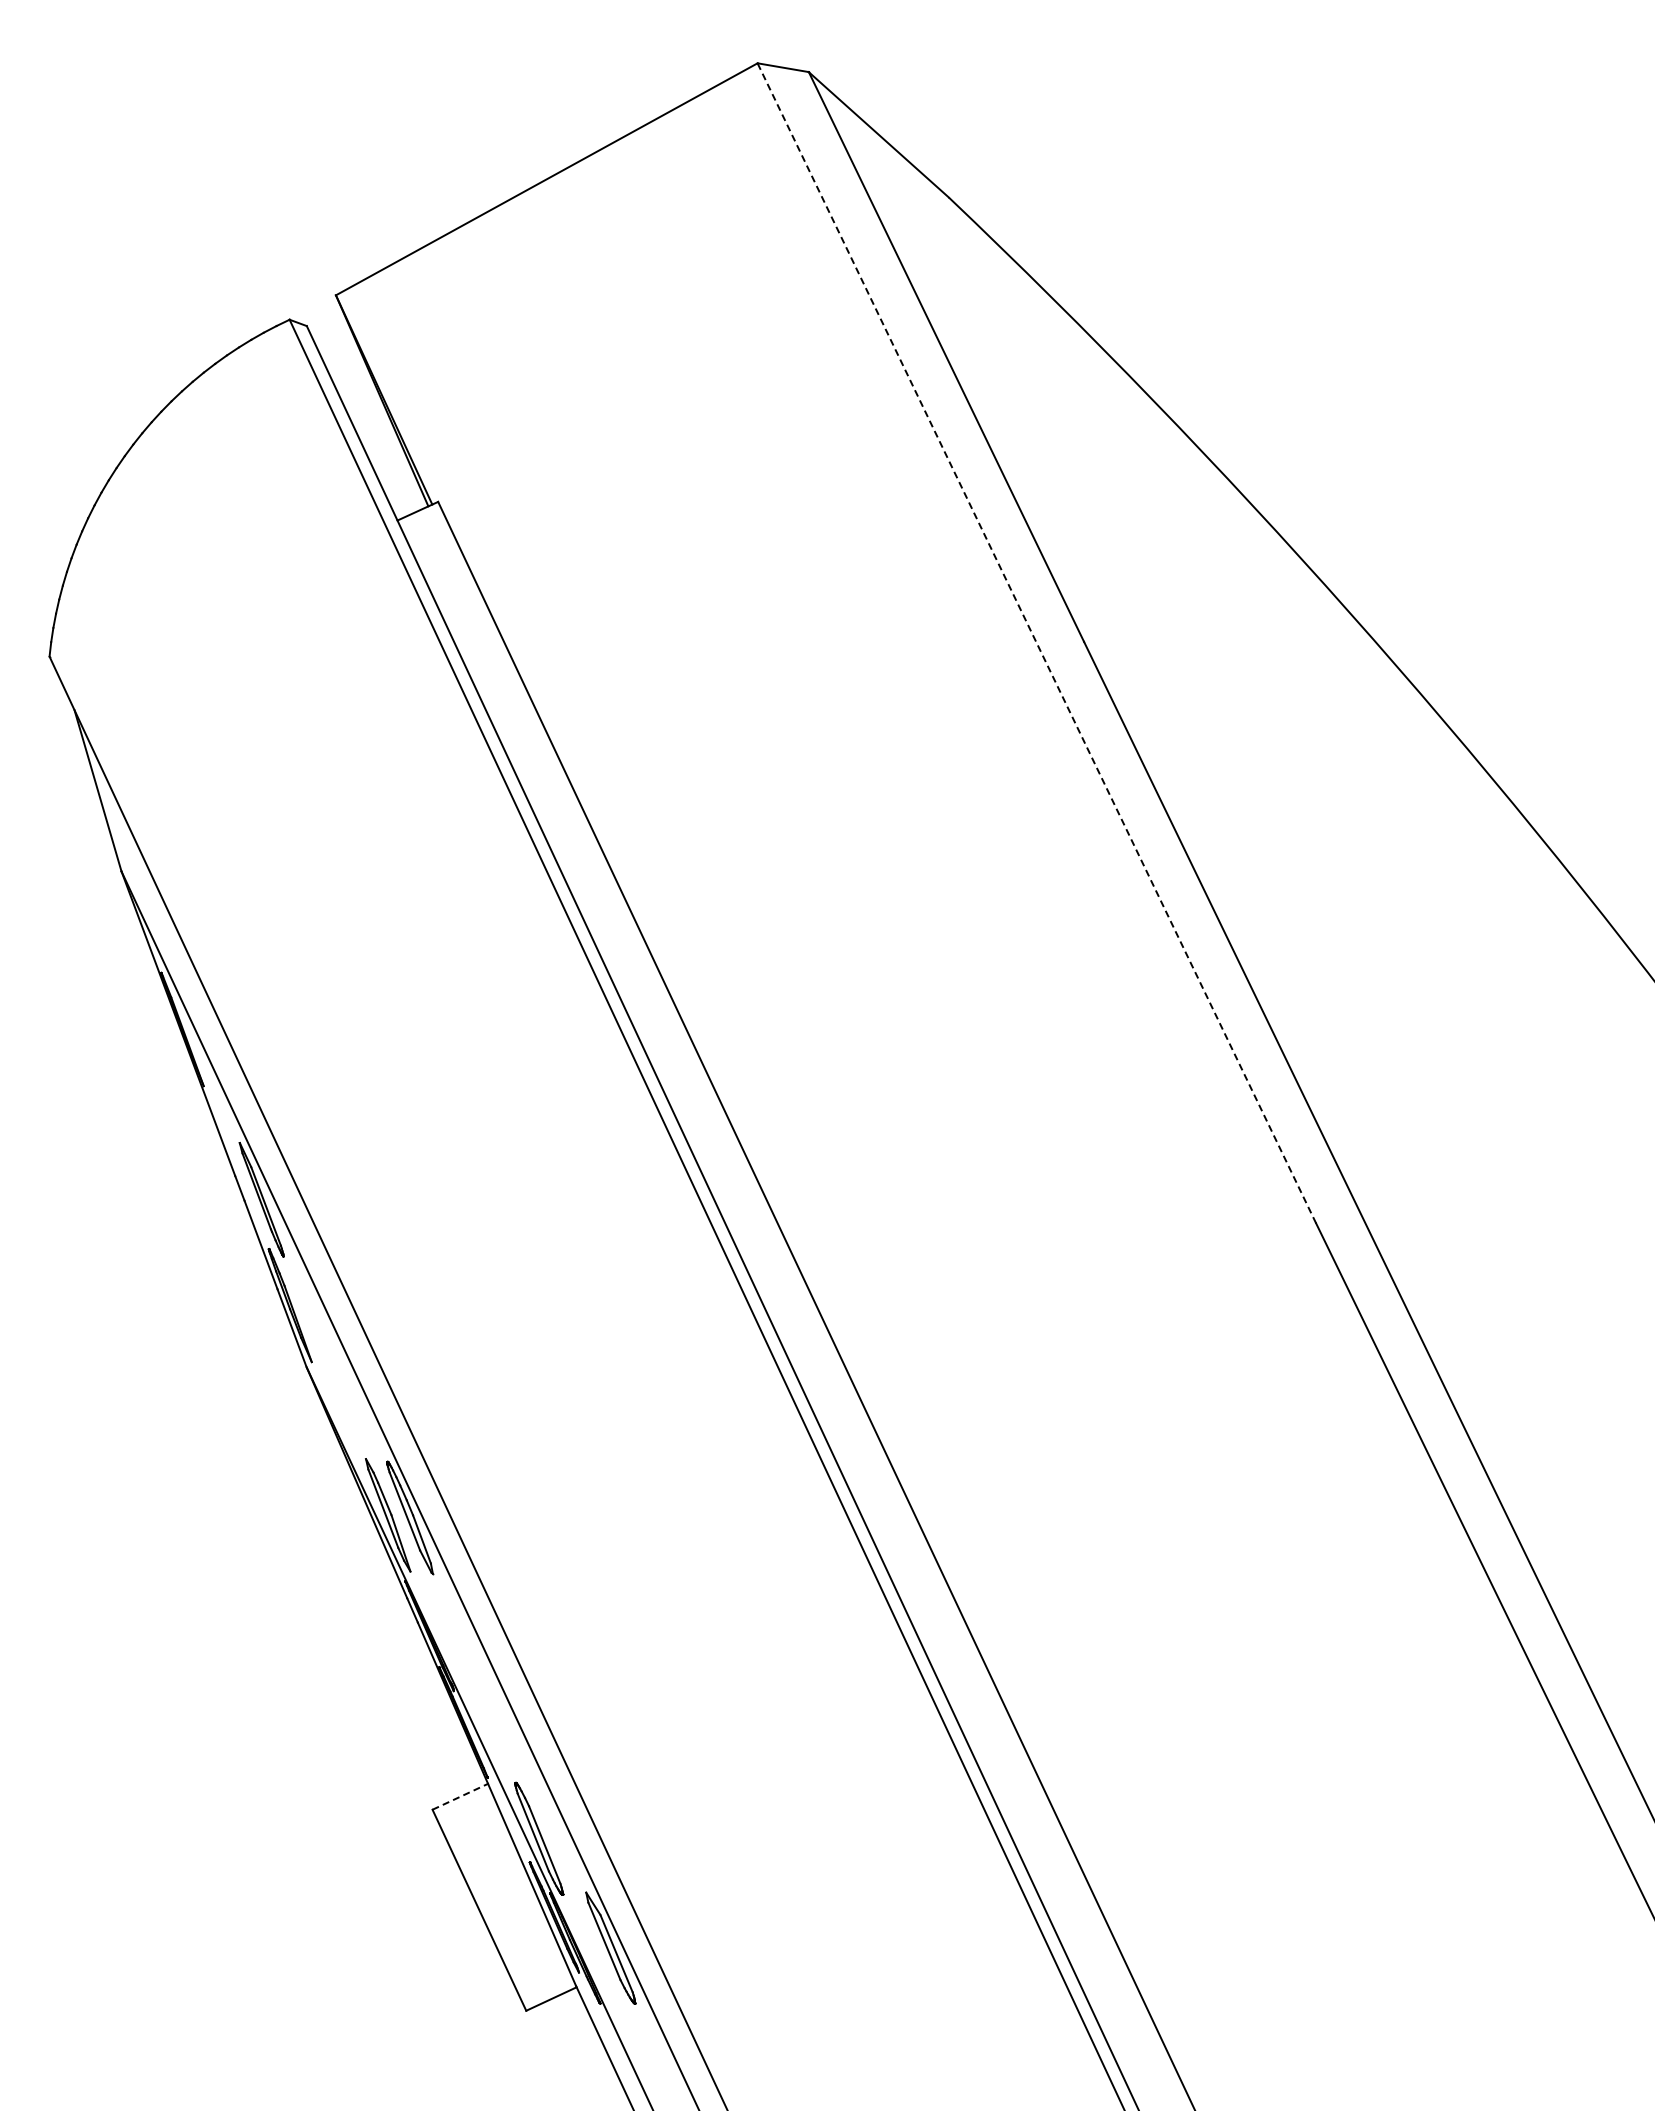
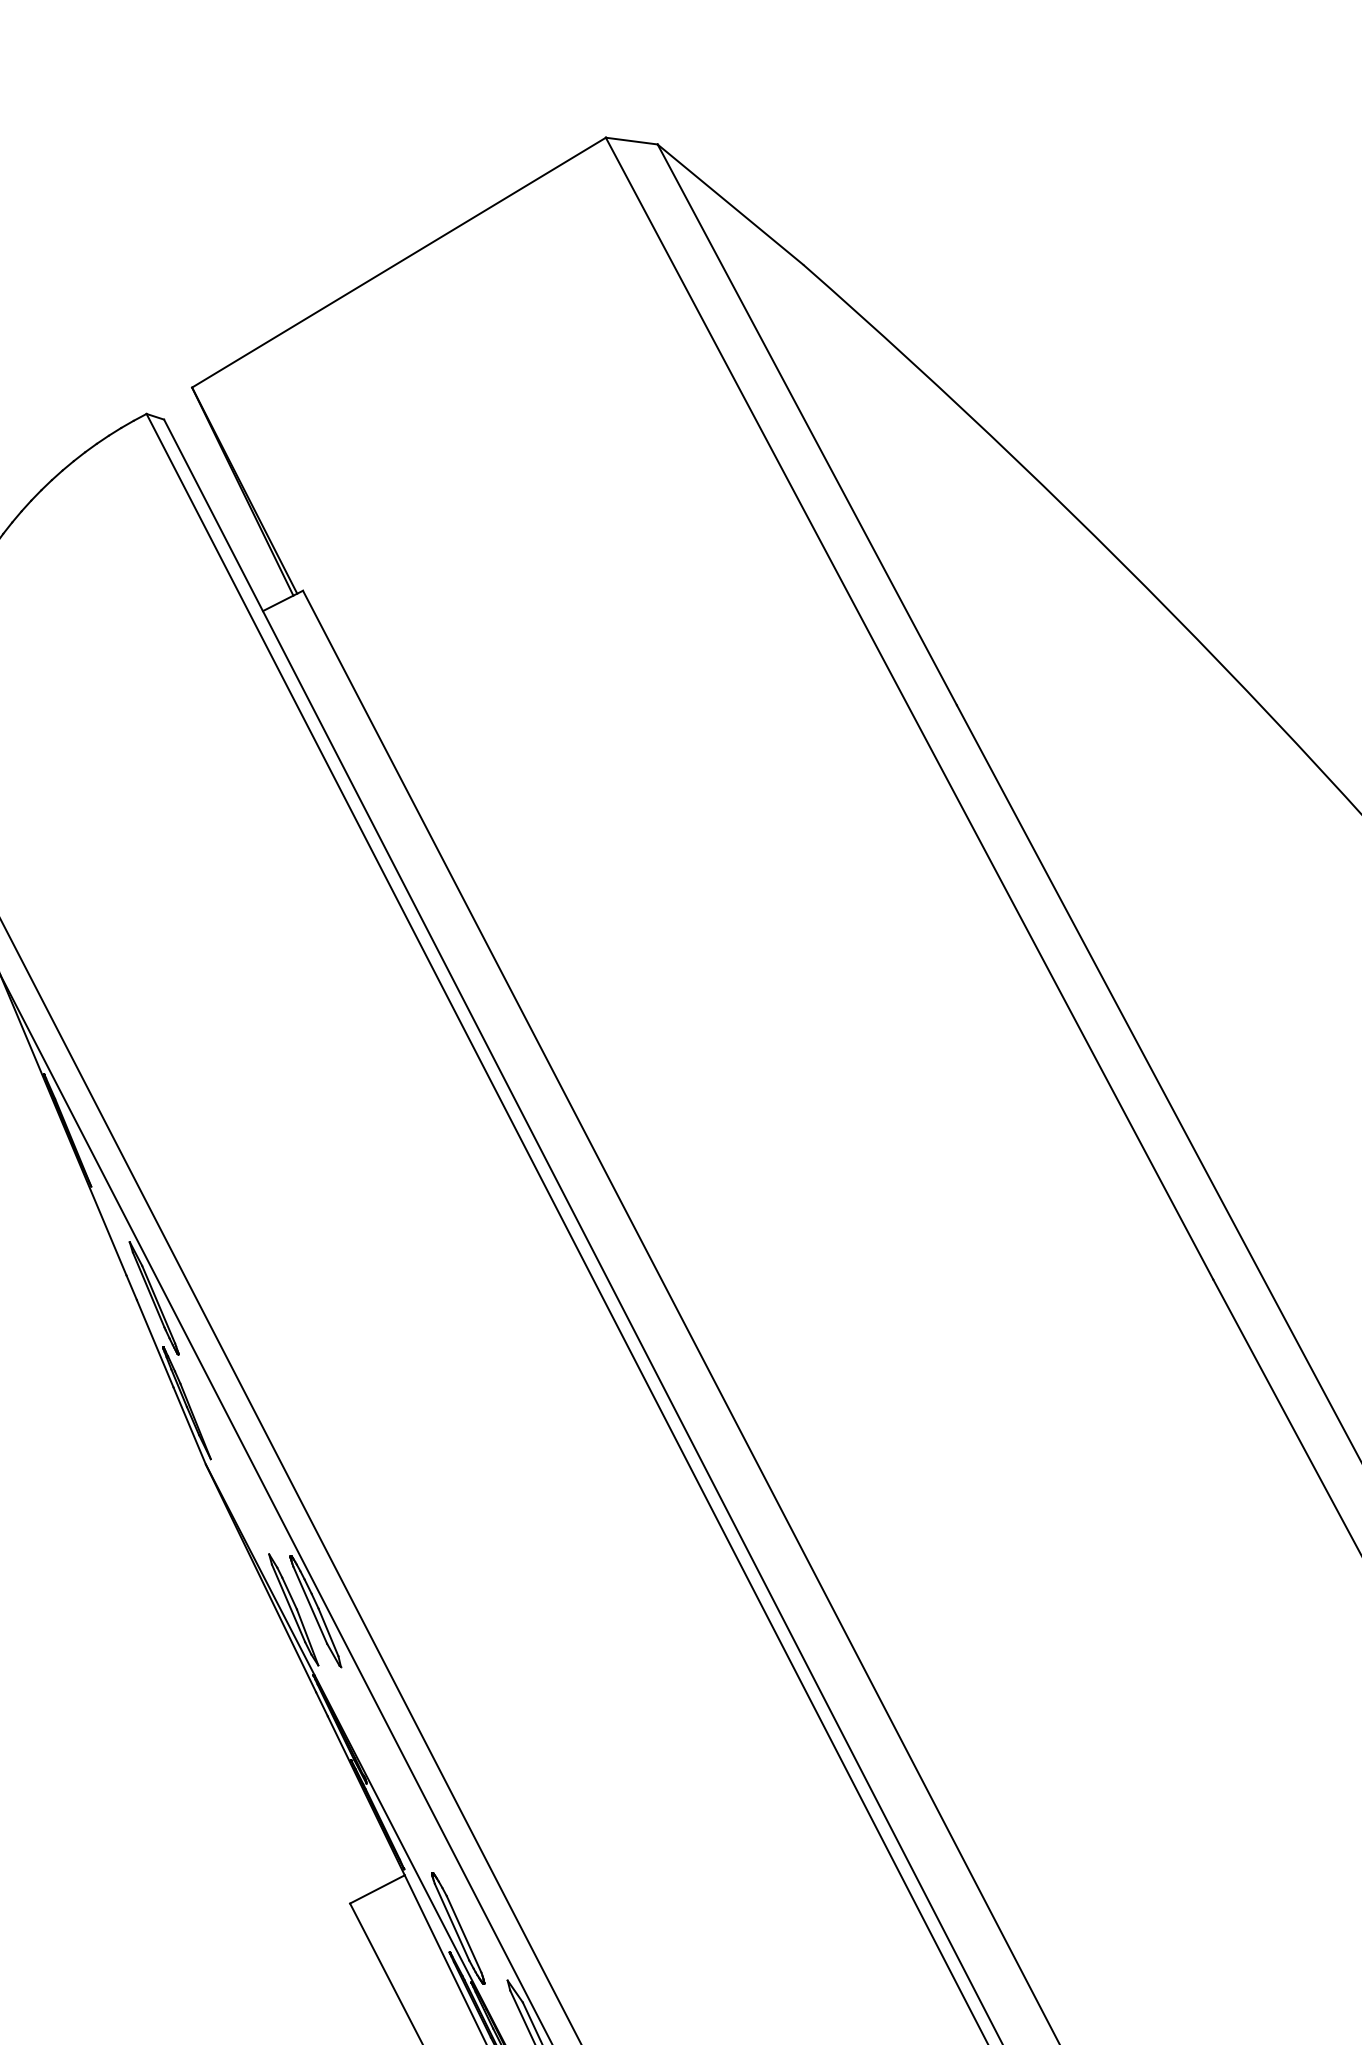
line: (1036, 643) -> (909, 708), dashed -> solid
line: (460, 1796) -> (377, 1889), dashed -> solid

